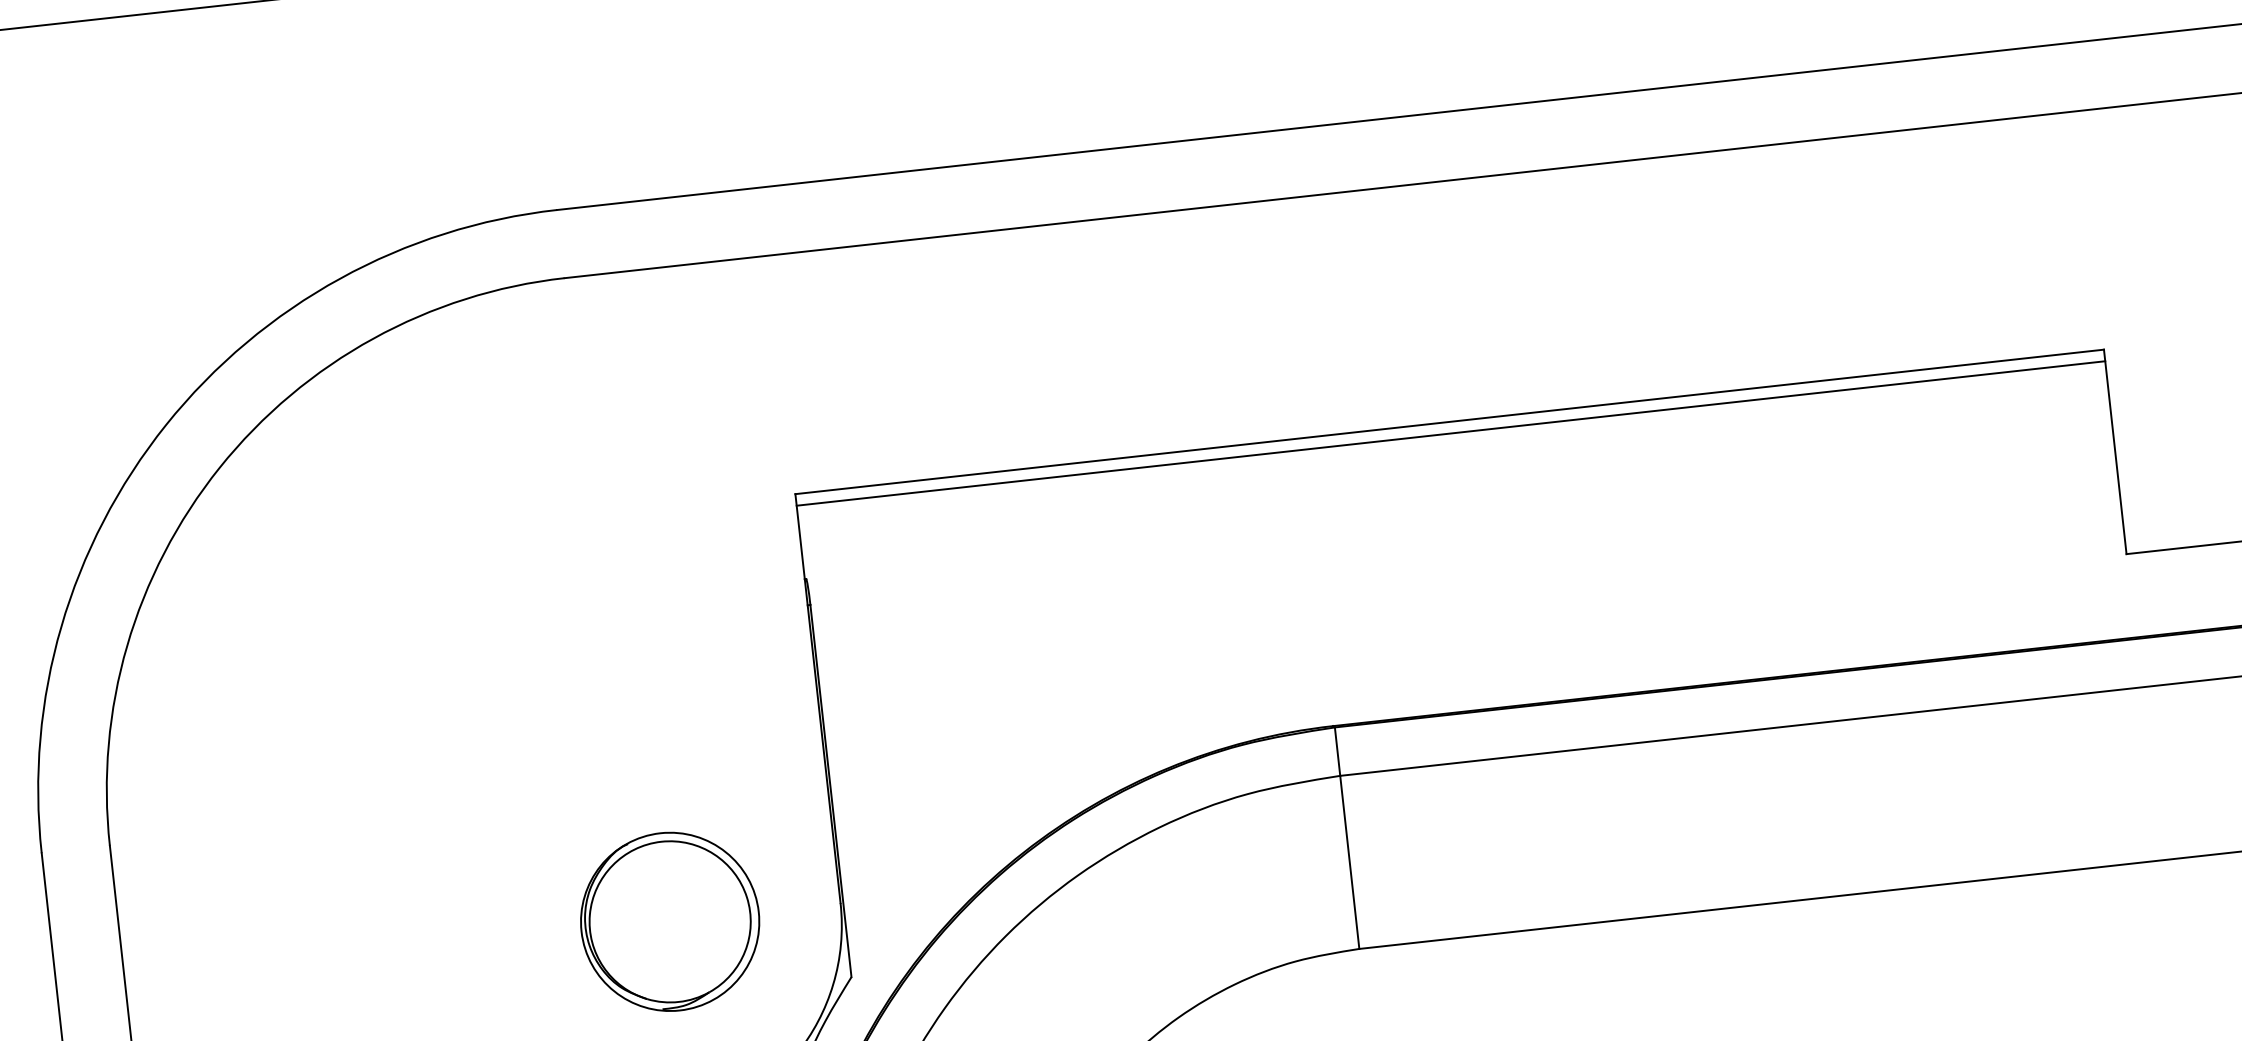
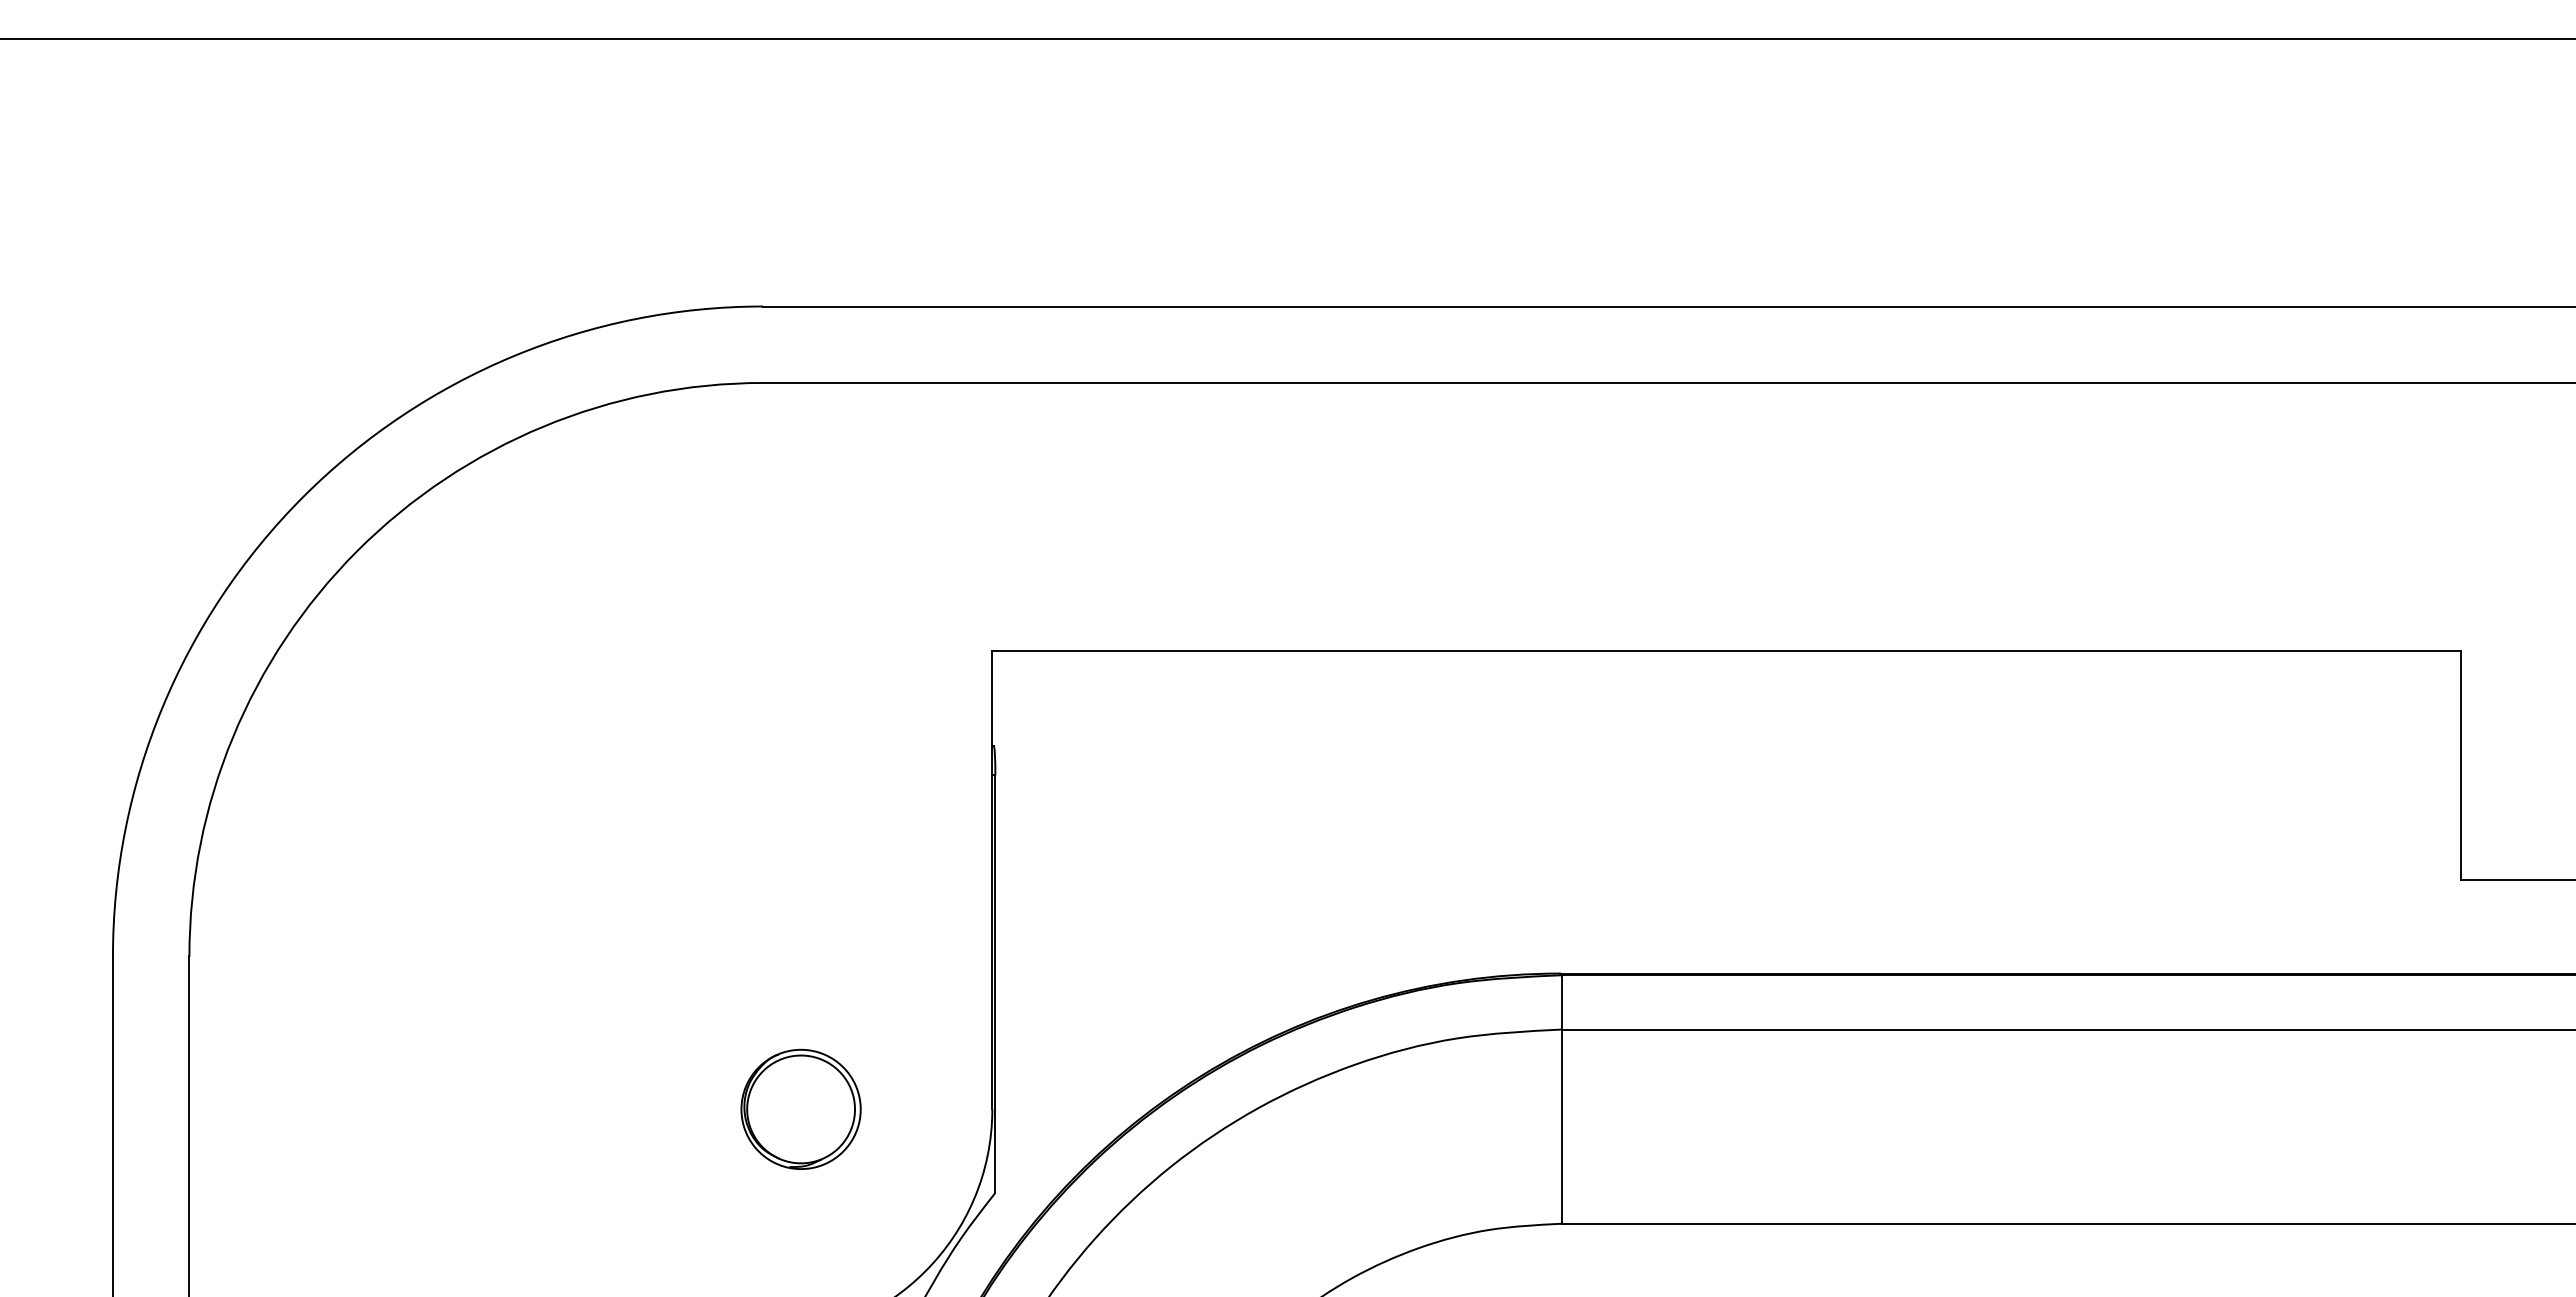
line: (1451, 433) -> (1726, 663), removed
part: (669, 922) -> (800, 1109), size x0.6

